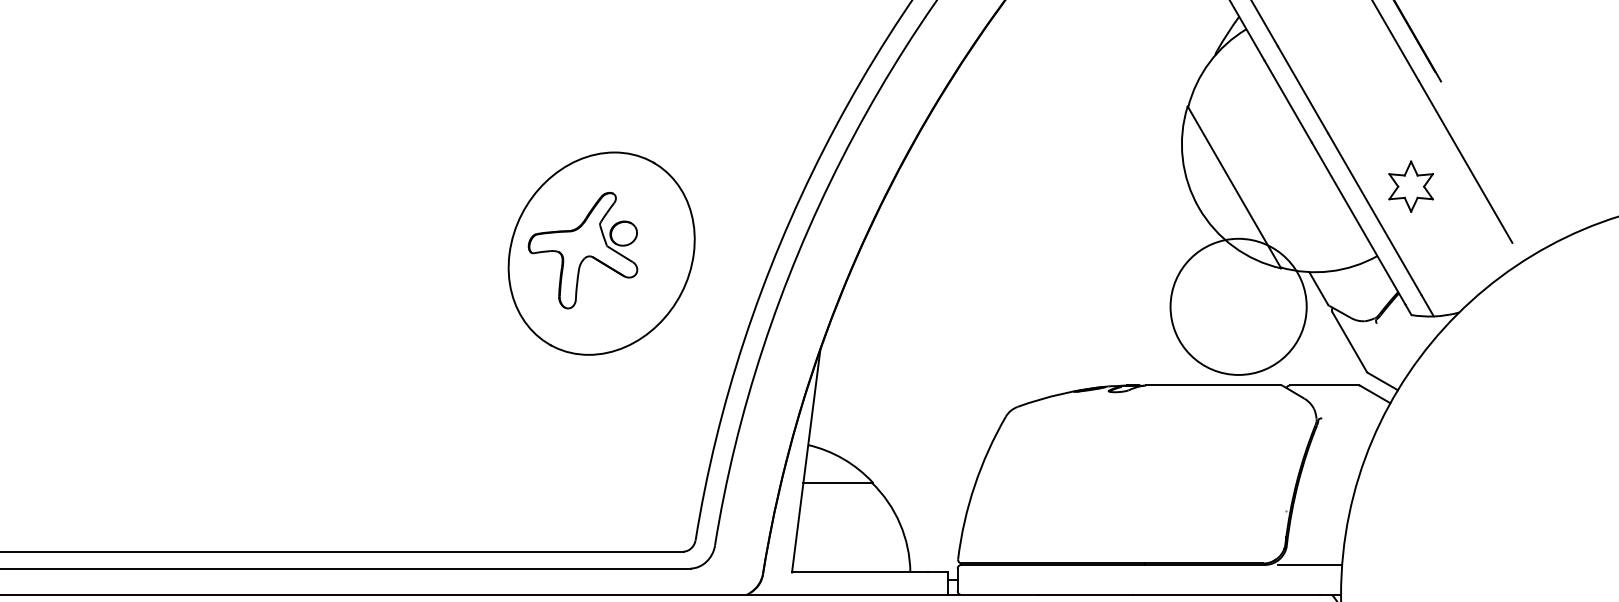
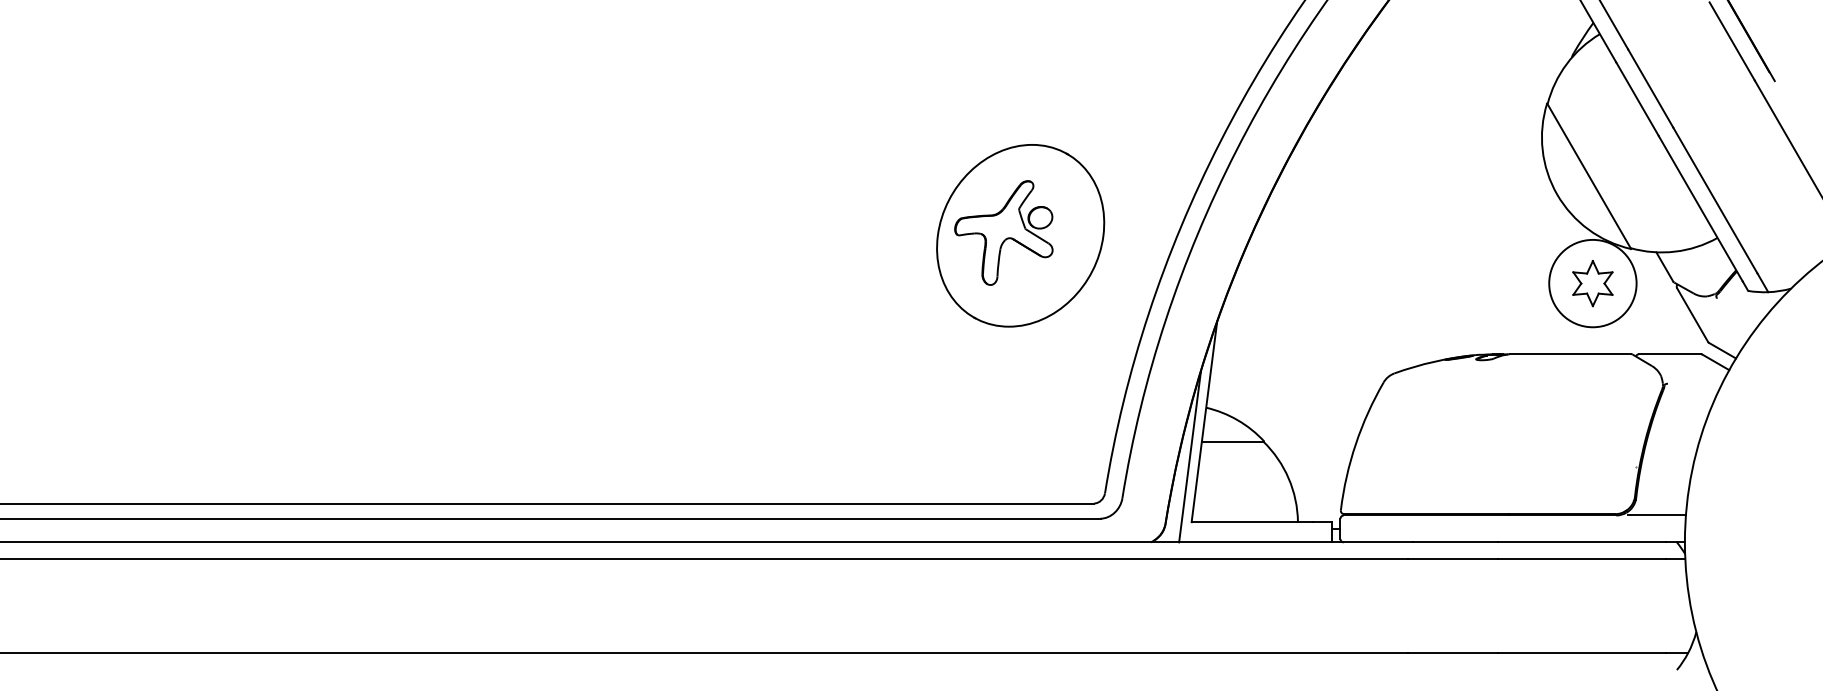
part: (1410, 186) -> (1592, 283), moved
circle: (1238, 306) -> (1592, 283), size x0.71
line: (789, 499) -> (1189, 456), added

